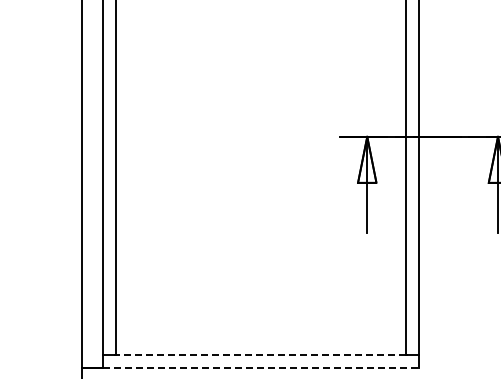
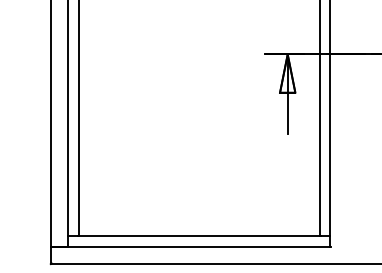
line: (260, 355) -> (198, 236), dashed -> solid
line: (260, 368) -> (198, 247), dashed -> solid

